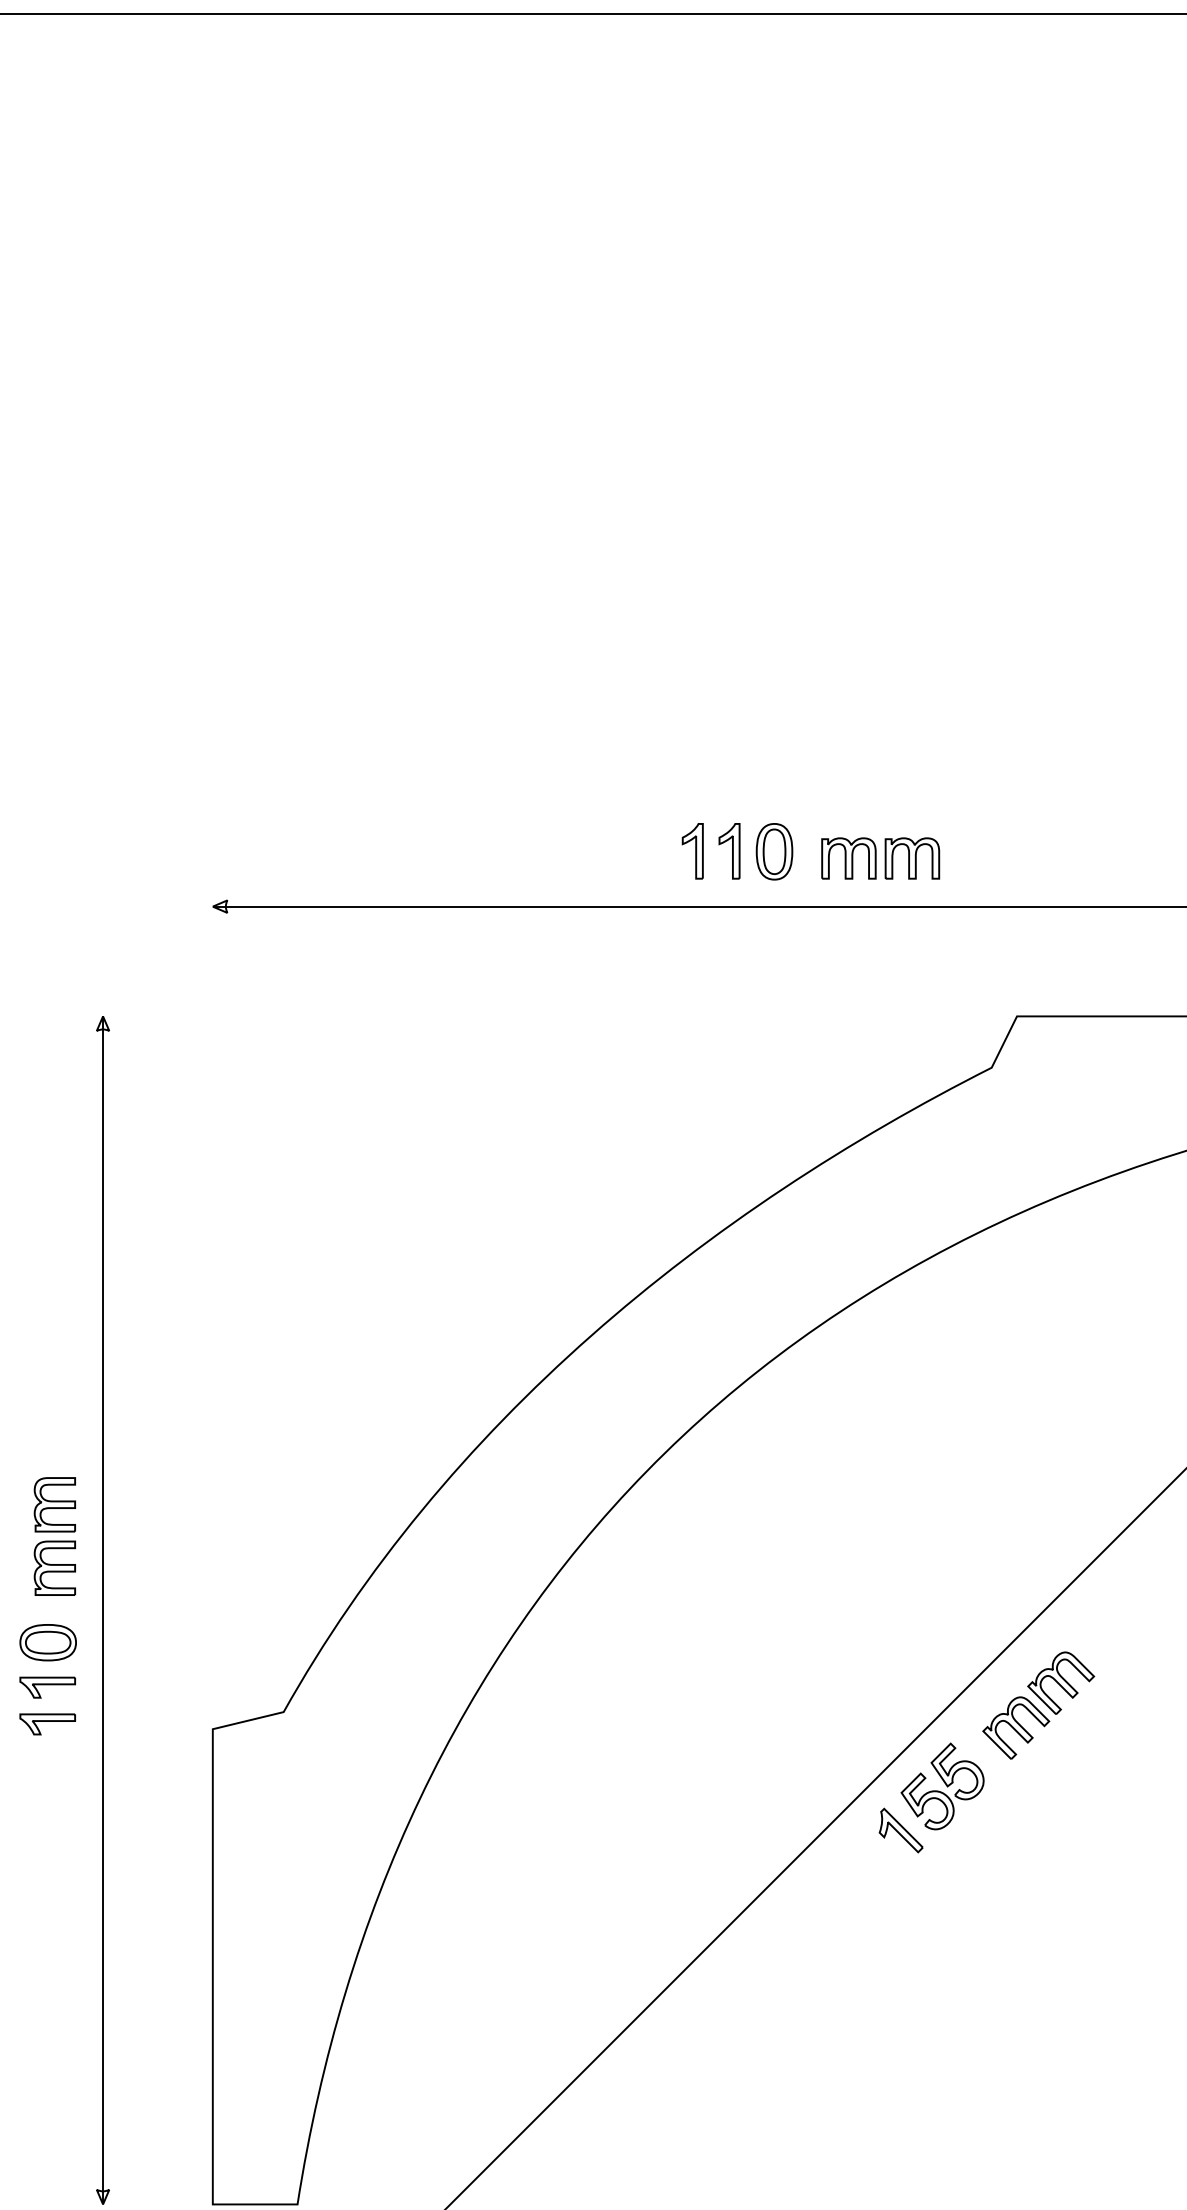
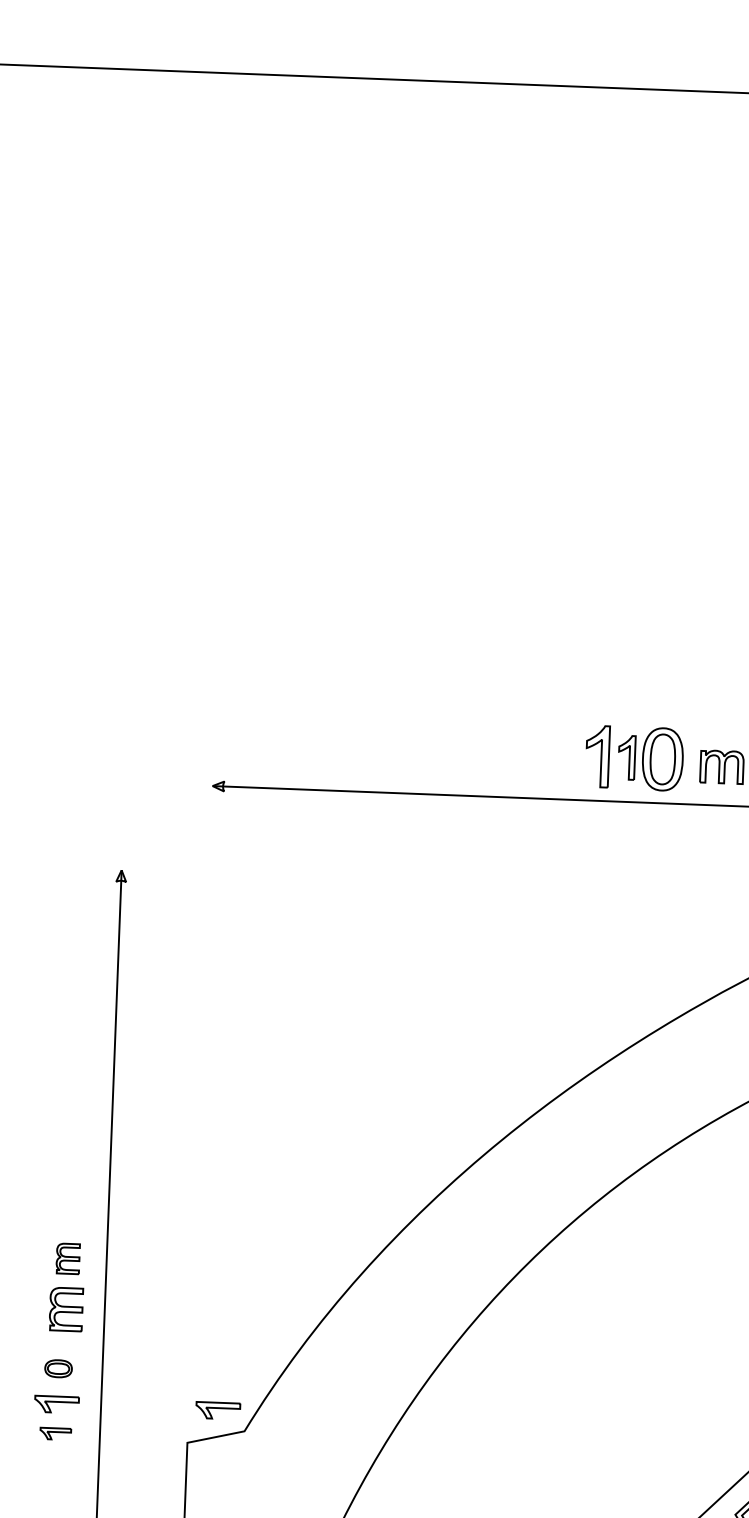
part: (692, 851) -> (597, 756), size x1.4
part: (774, 851) -> (662, 759), size x1.4
part: (54, 1504) -> (67, 1258), size x0.7
part: (47, 1642) -> (58, 1368), size x0.6
part: (249, 1687) -> (217, 1410), added
part: (47, 1724) -> (55, 1433), size x0.7

